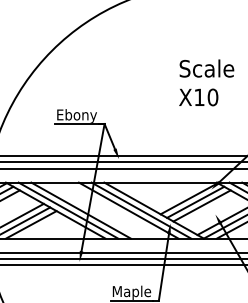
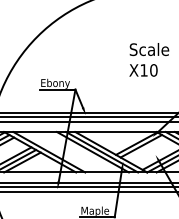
line: (201, 205) -> (145, 148), removed
line: (80, 210) -> (58, 152), removed

